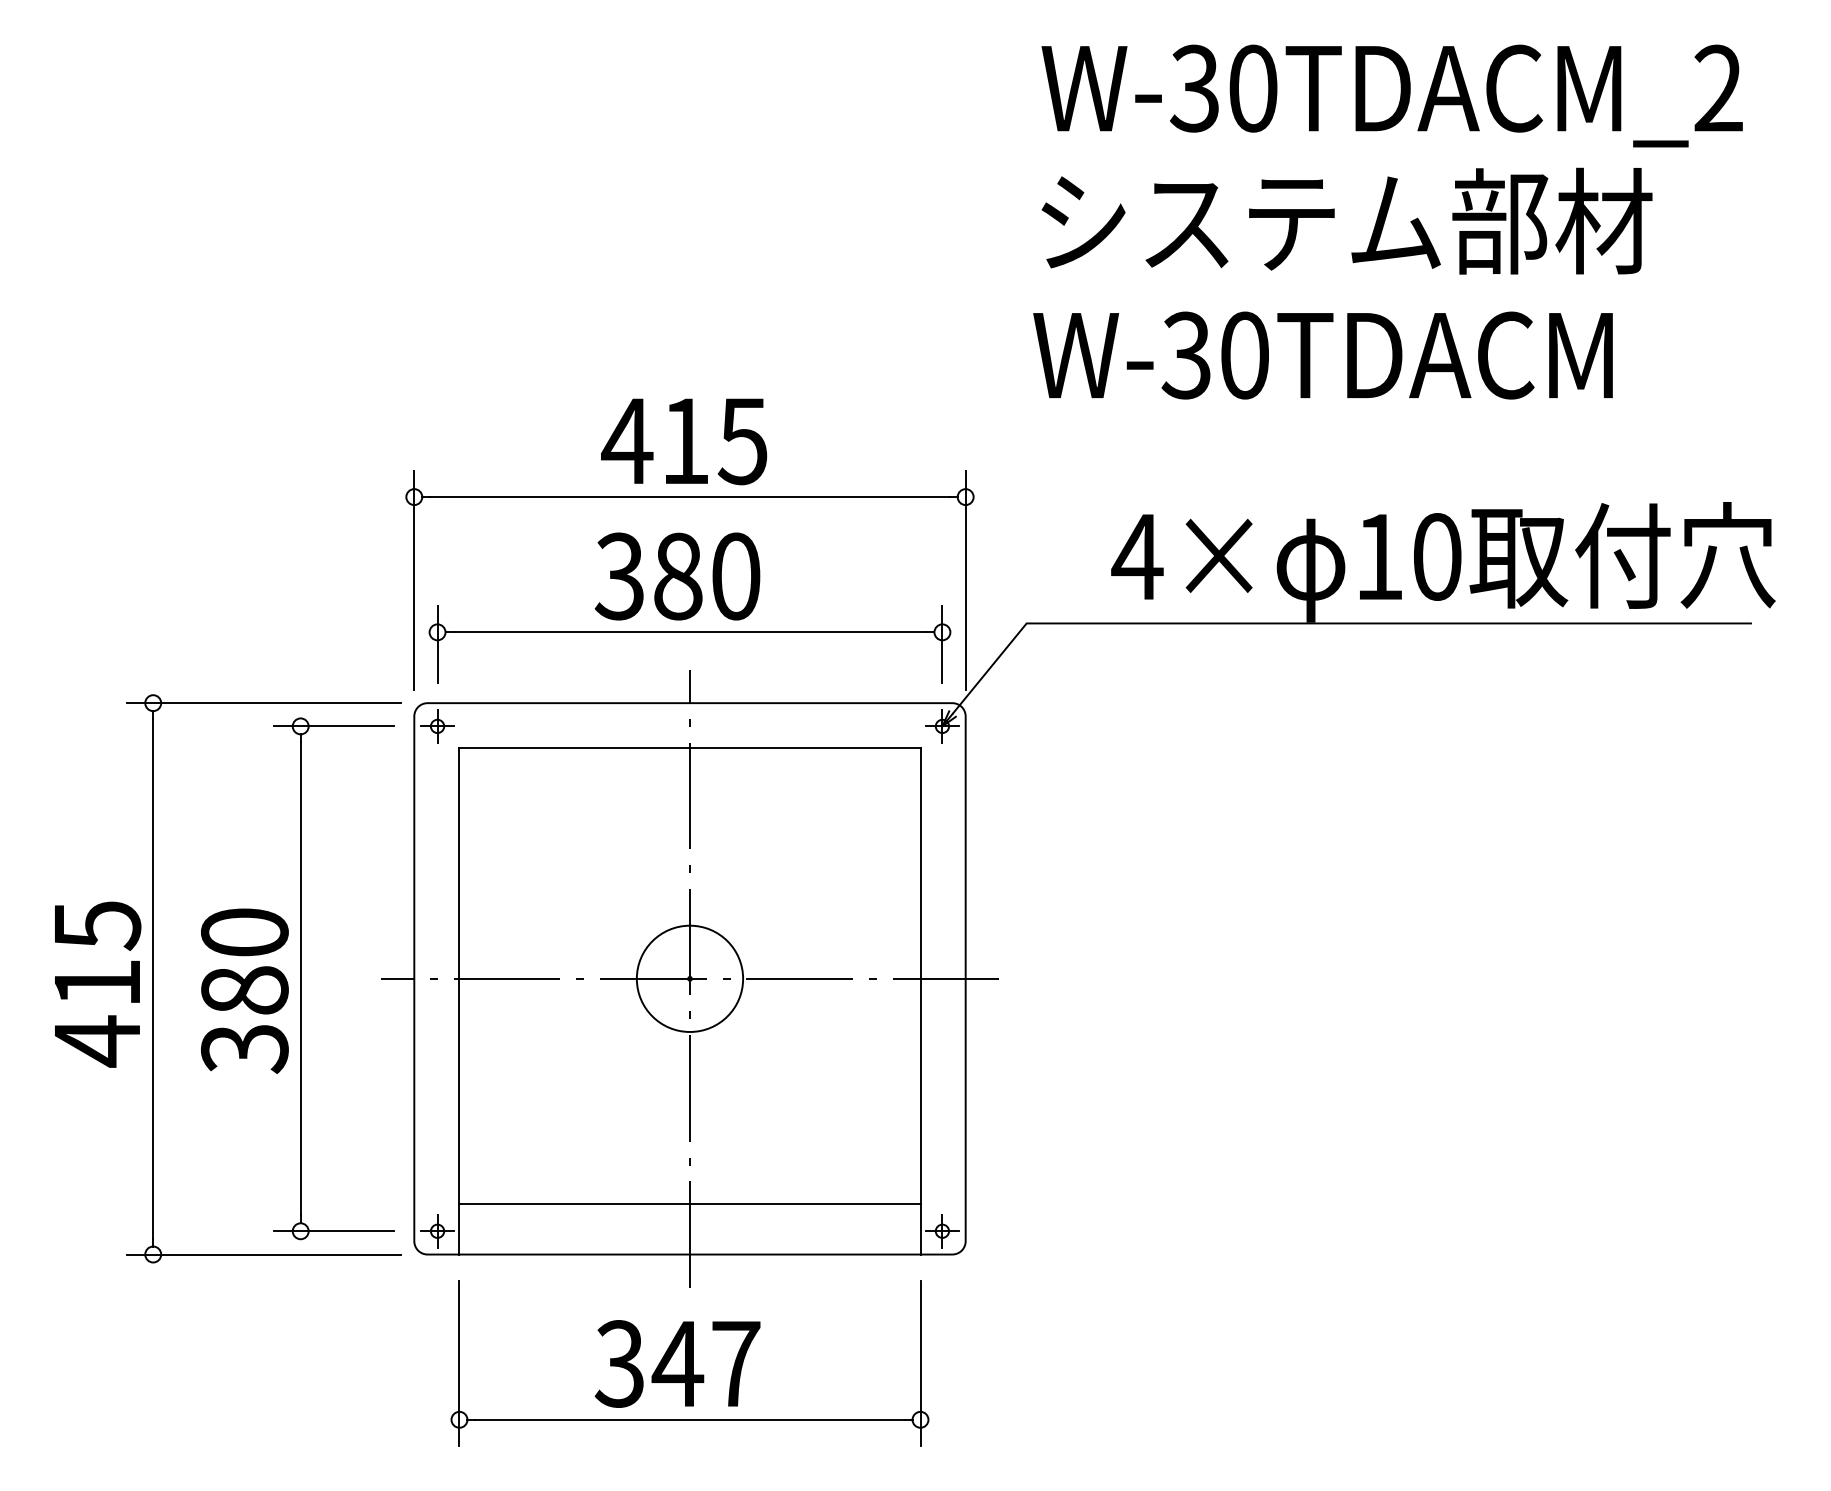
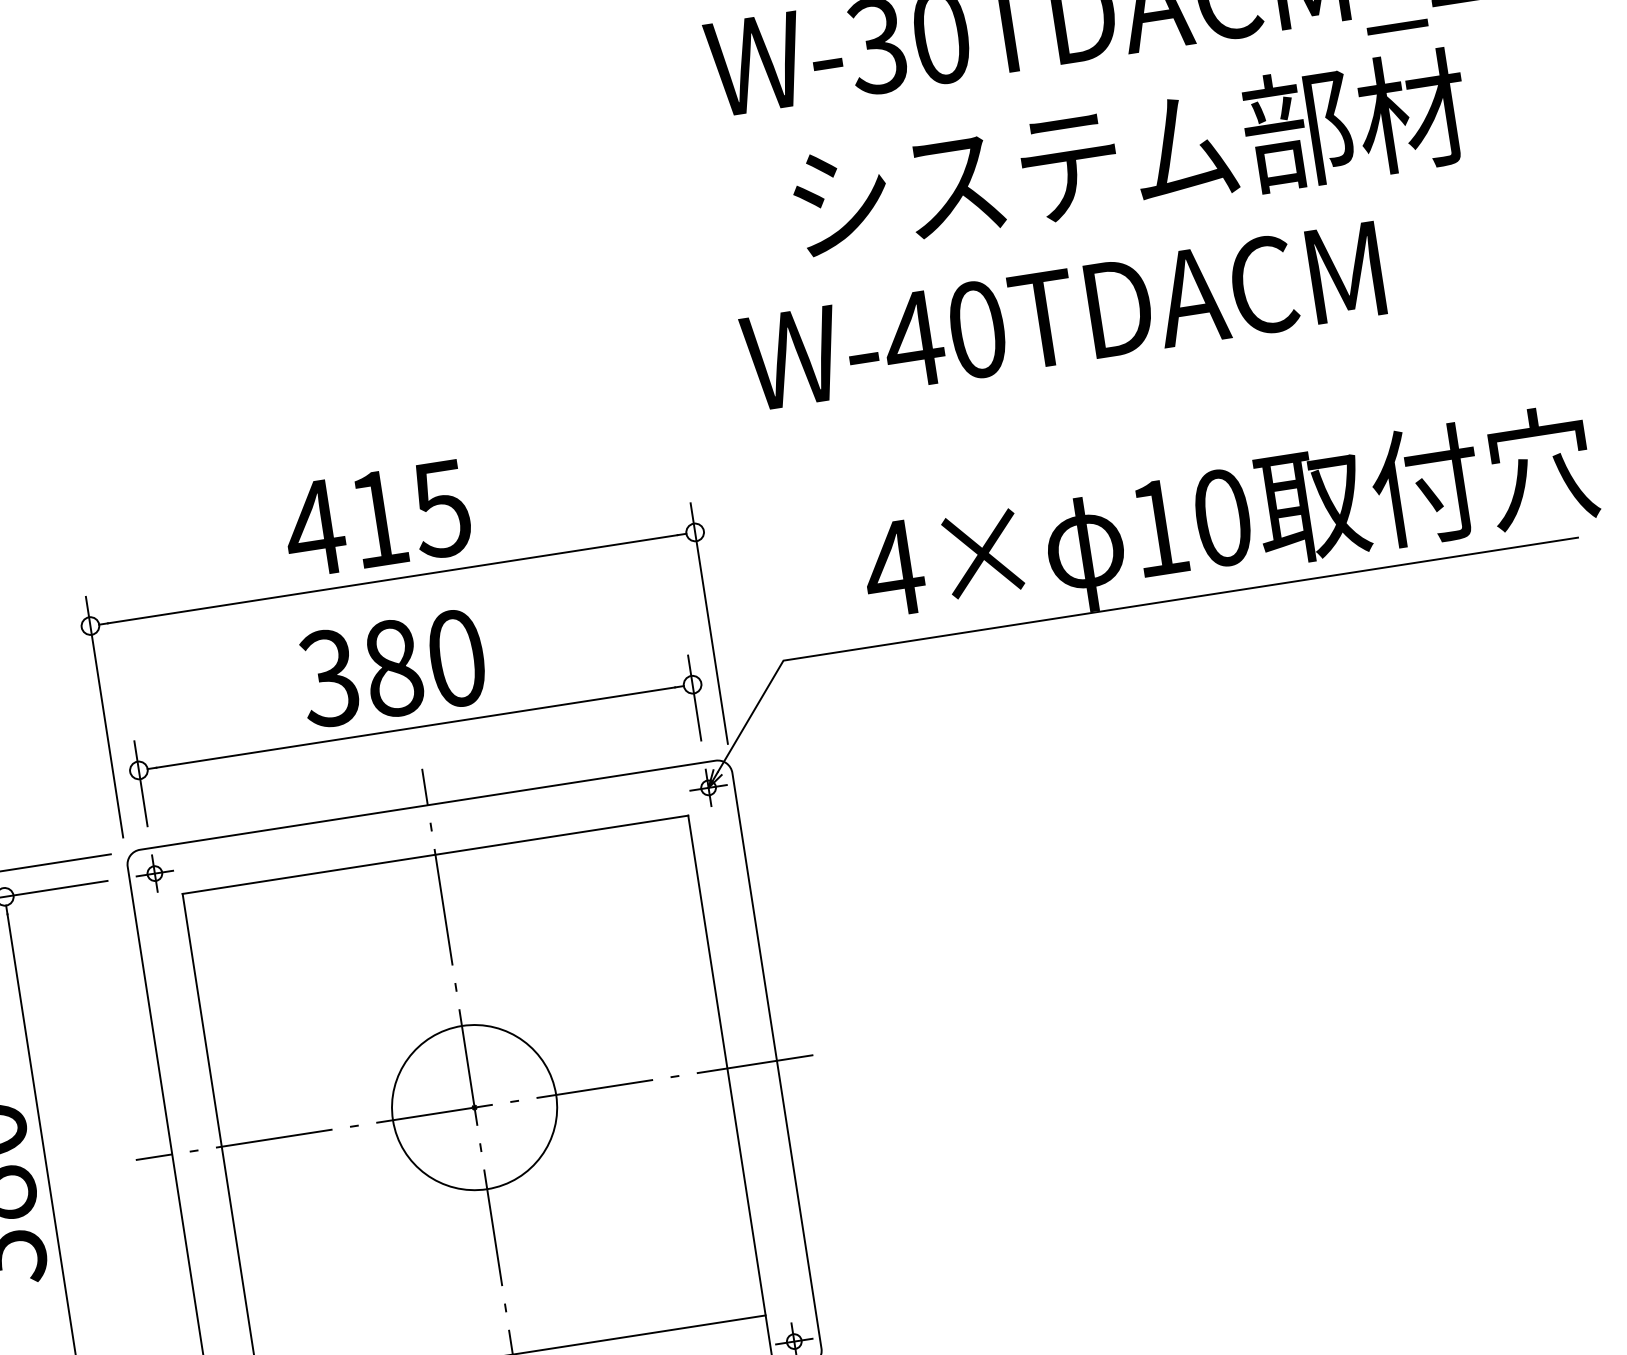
text: (1346, 220) -> (1129, 154), moved
text: (1186, 355) -> (913, 339), W-30TDACM -> W-40TDACM
circle: (689, 978) -> (473, 1107), size x1.4

